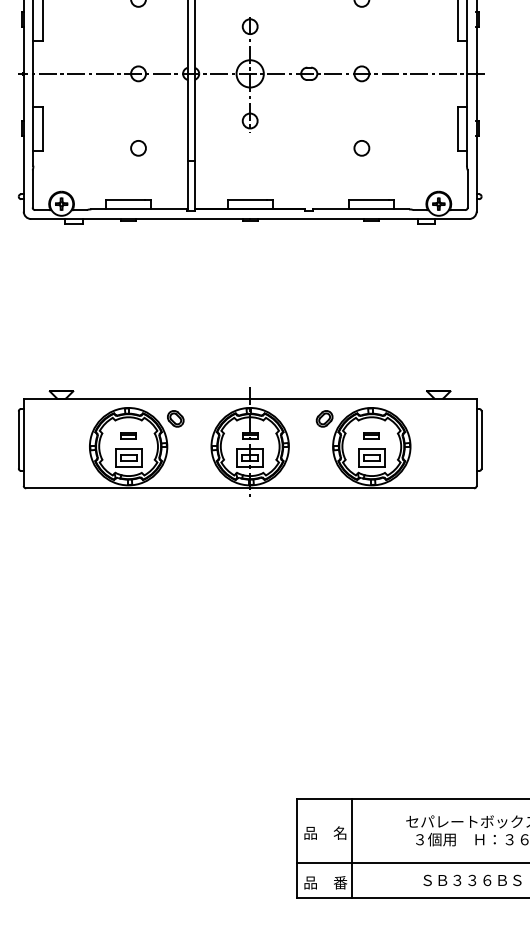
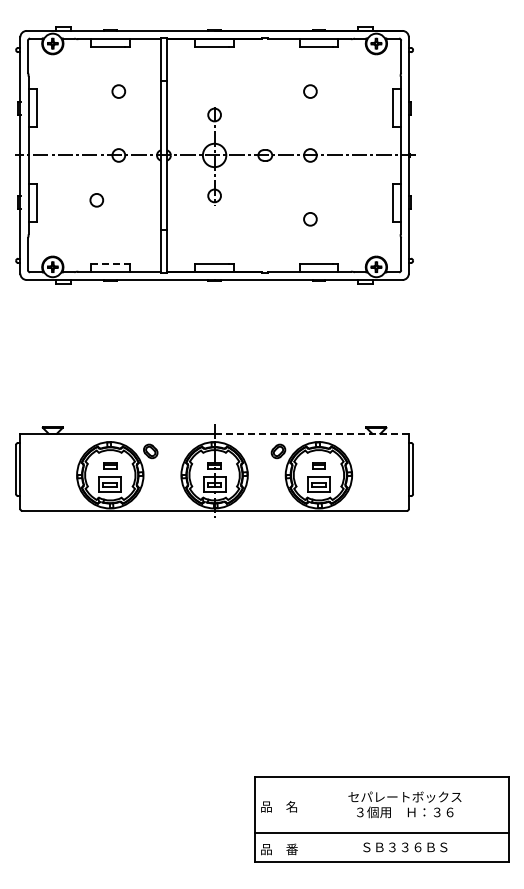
circle: (138, 148) -> (96, 200), moved
line: (125, 199) -> (107, 263), solid -> dashed
line: (364, 399) -> (312, 434), solid -> dashed
line: (352, 847) -> (302, 819), removed

